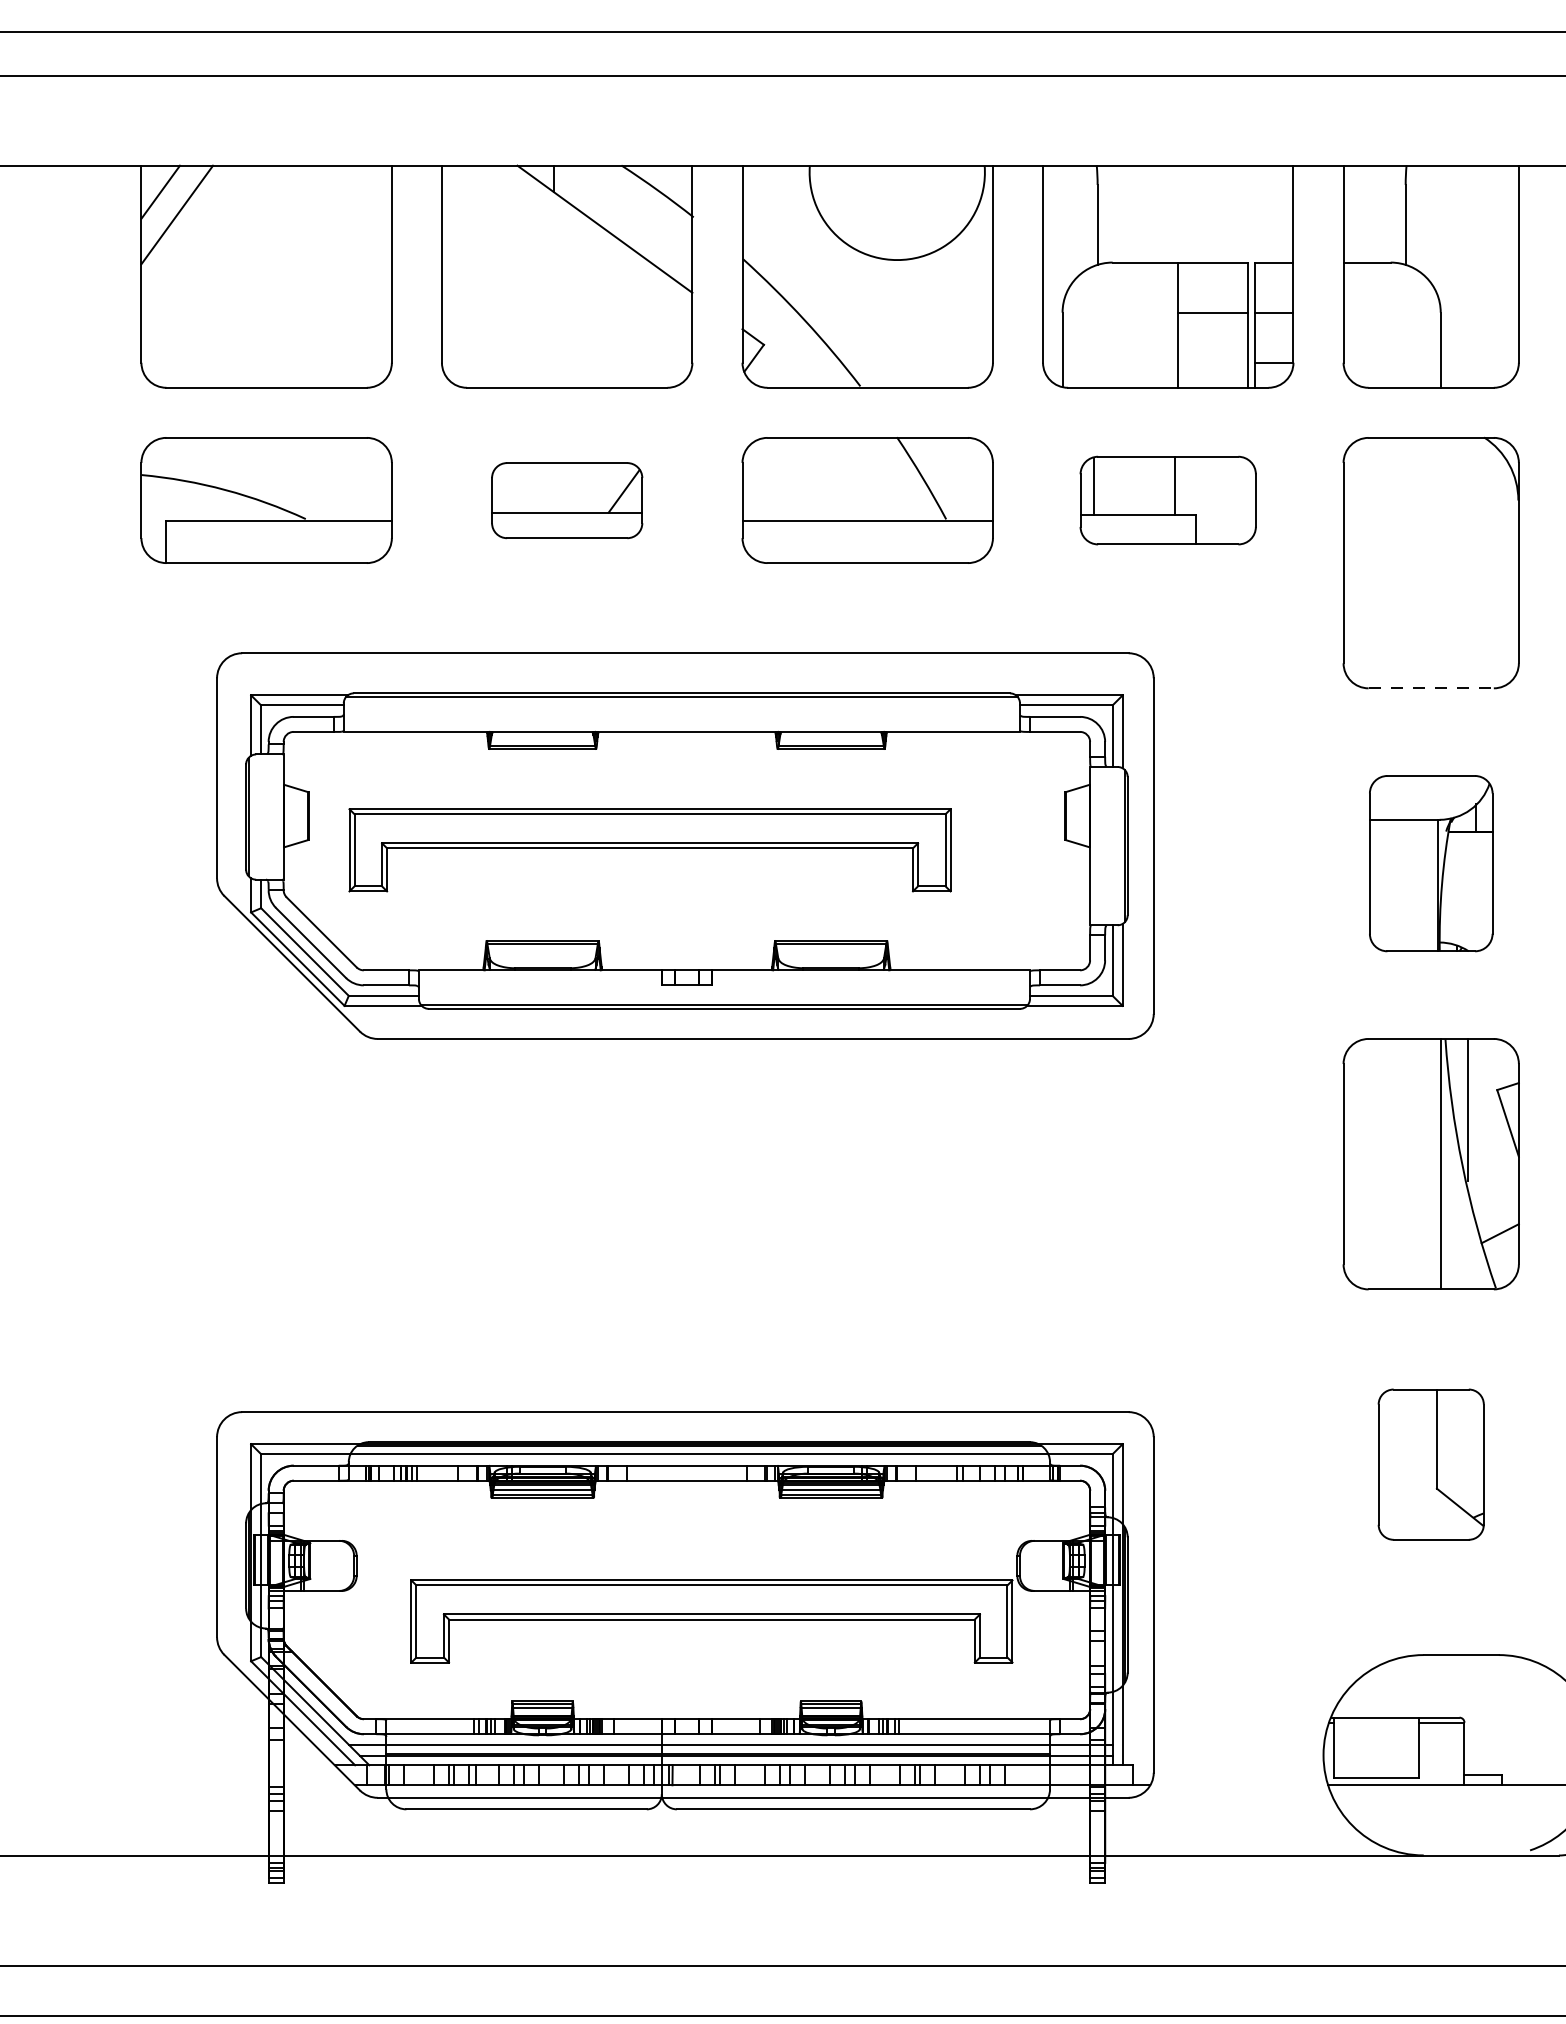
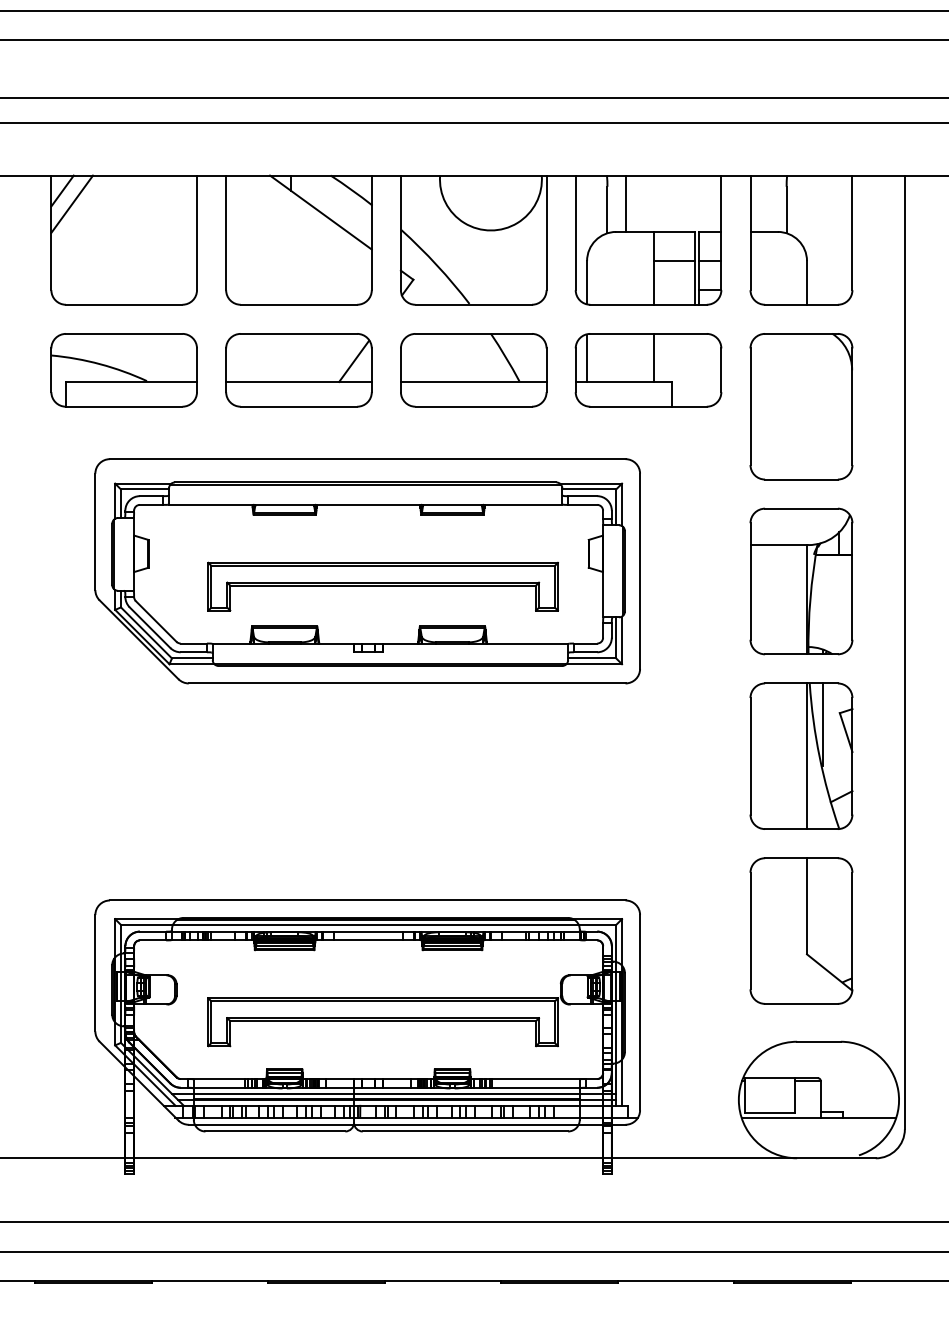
line: (1130, 213) -> (626, 203), added
part: (566, 500) -> (298, 370), size x1.67
part: (1168, 500) -> (648, 370), size x1.43
line: (1431, 688) -> (801, 479), dashed -> solid
part: (648, 849) -> (382, 586), moved
part: (1431, 863) -> (801, 581), size x1.43
part: (1431, 1463) -> (801, 930), size x1.67

